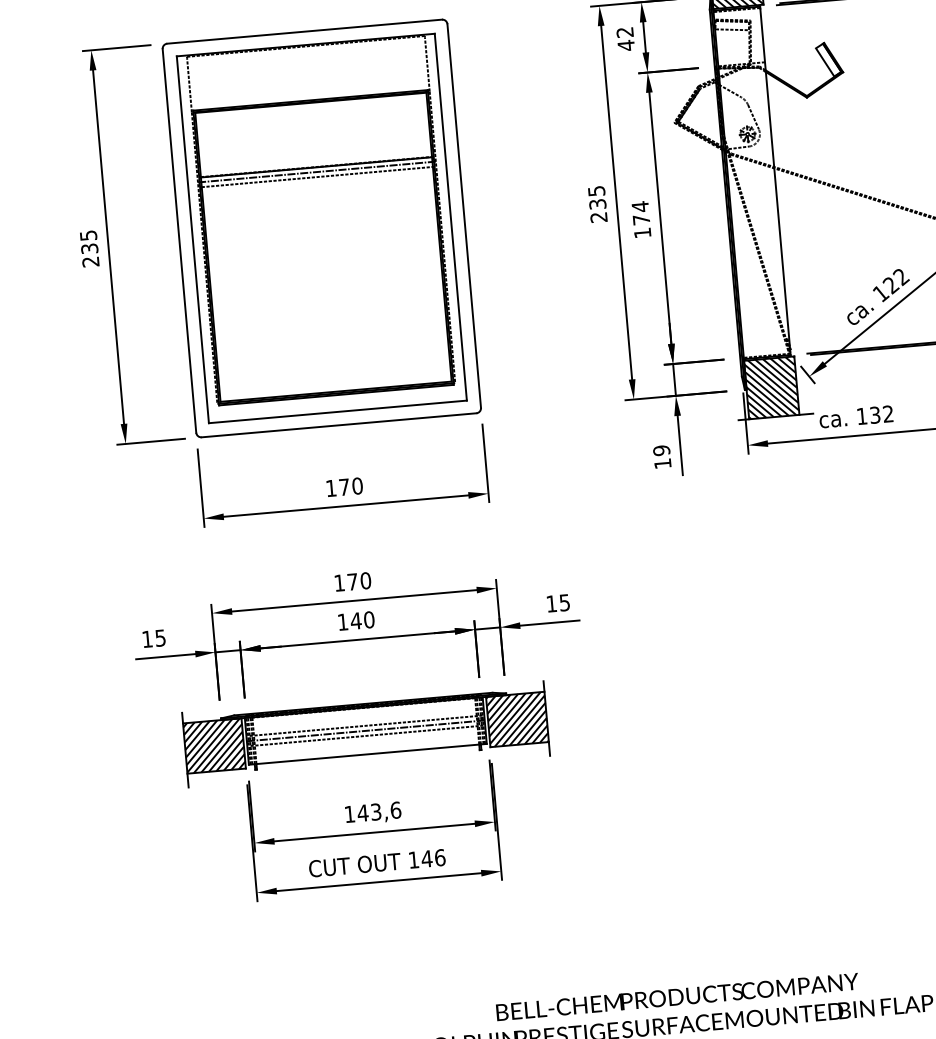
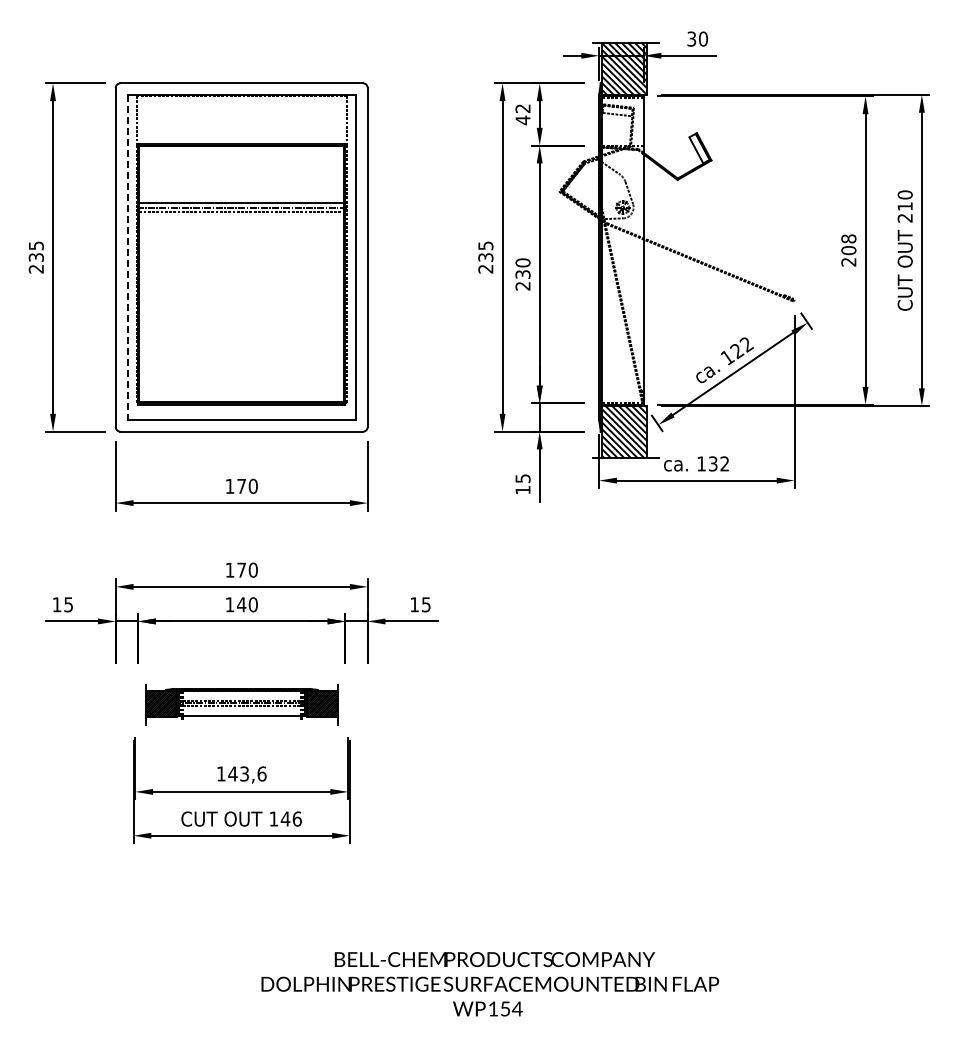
text: (640, 219) -> (522, 274), 174 -> 230
line: (192, 240) -> (127, 258), solid -> dashed
text: (661, 450) -> (522, 478), 19 -> 15
part: (365, 733) -> (241, 704), size x0.6

